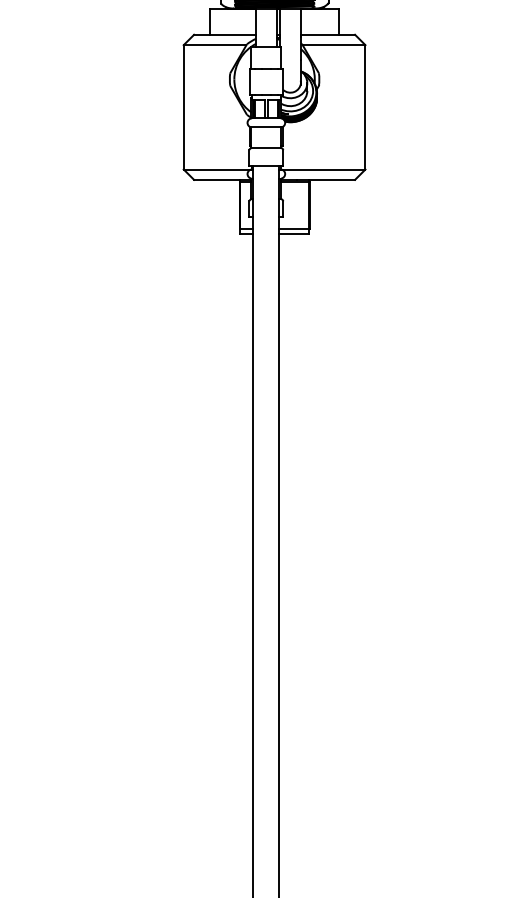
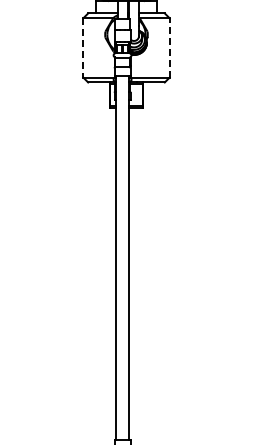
line: (184, 106) -> (83, 47), solid -> dashed
line: (364, 106) -> (169, 47), solid -> dashed

